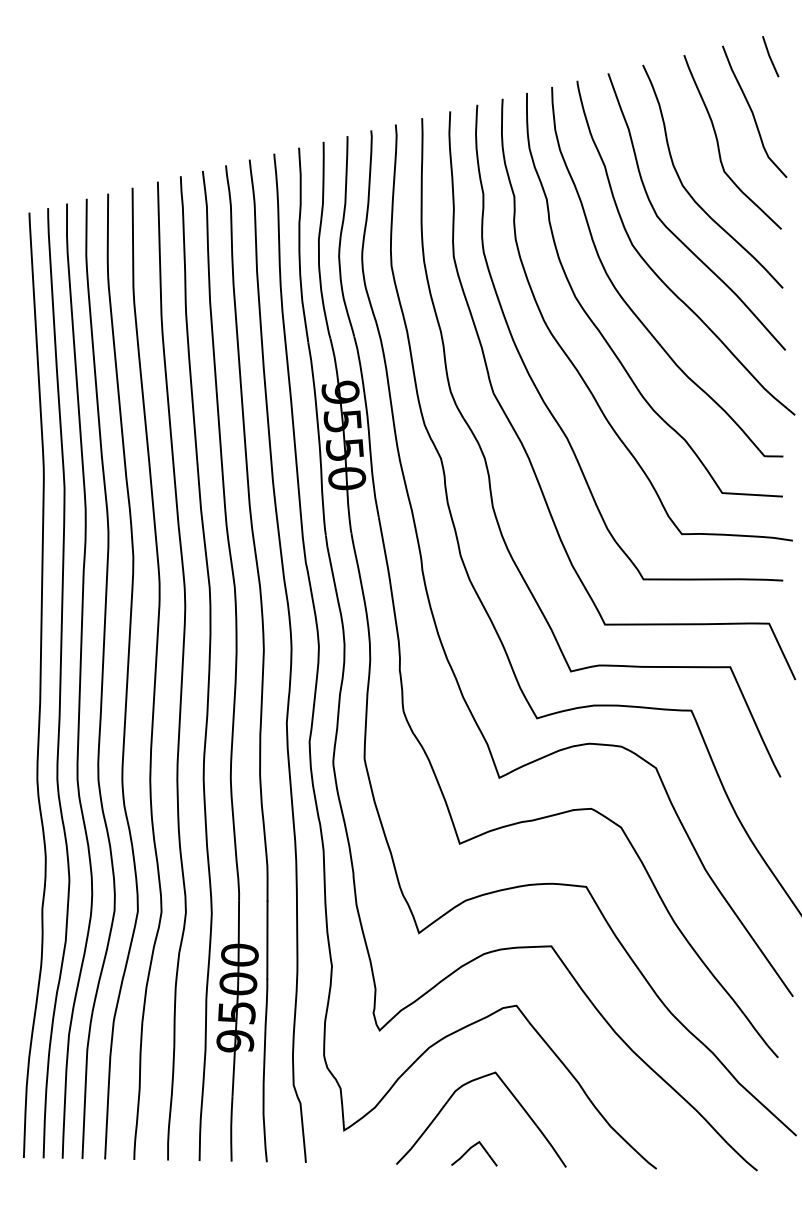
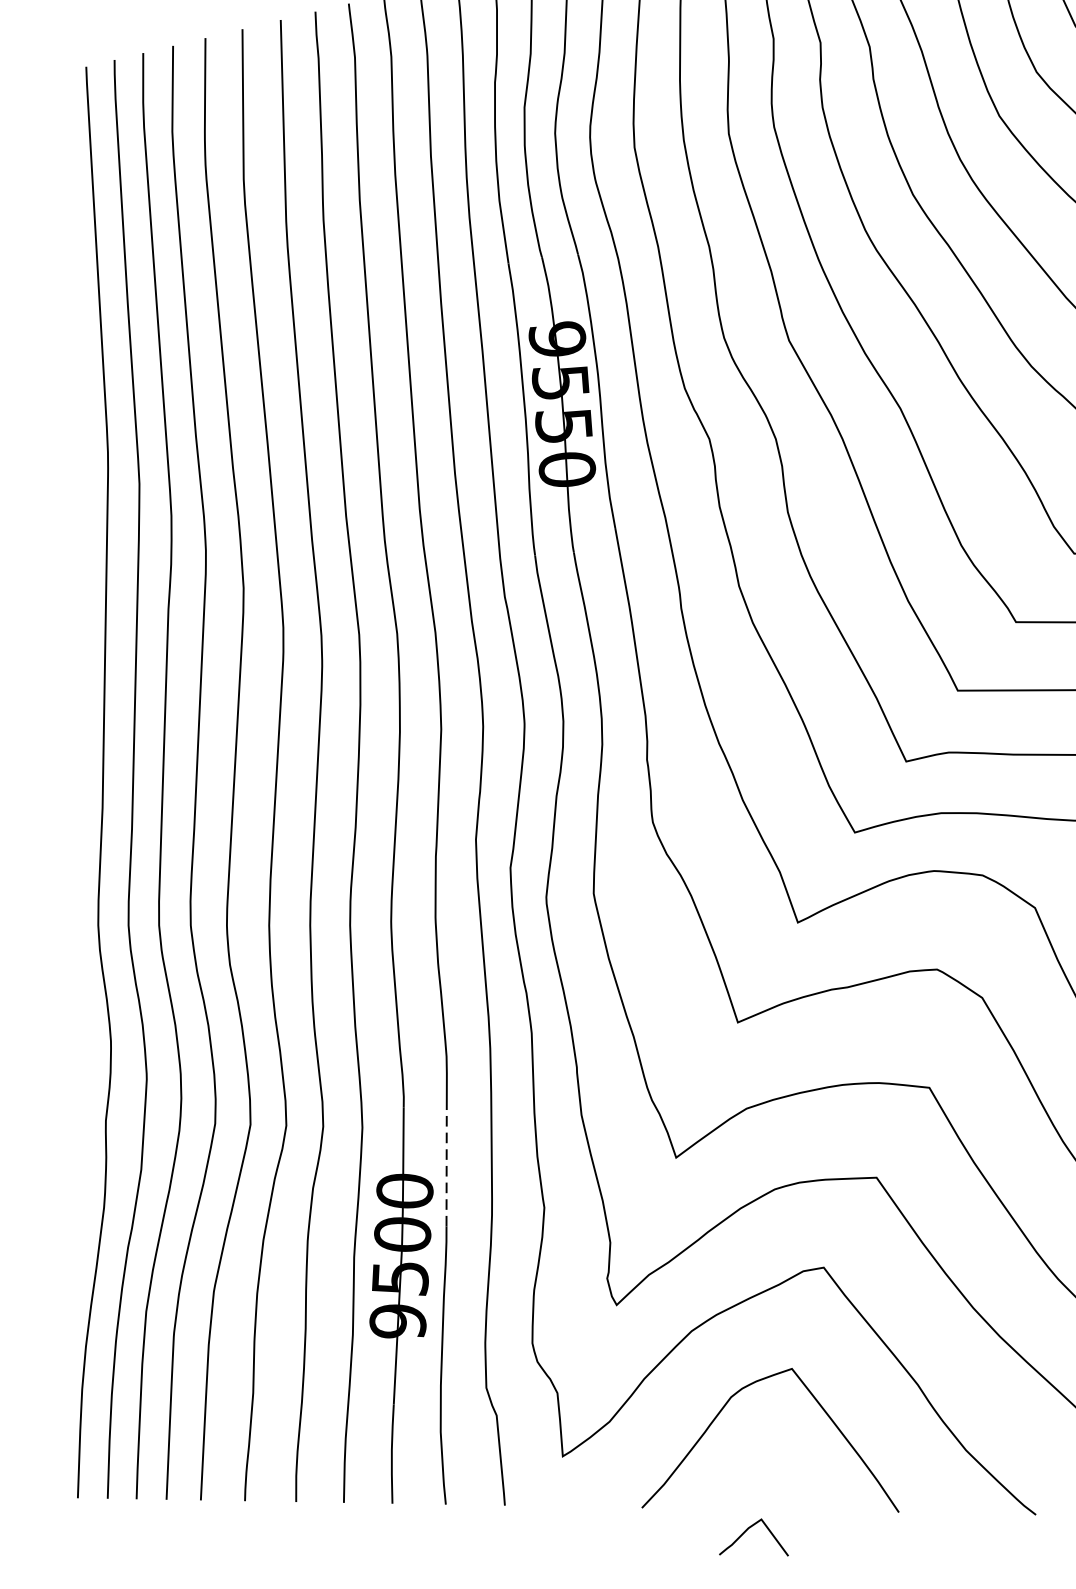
line: (267, 939) -> (446, 1167), solid -> dashed
curve: (470, 1149) -> (748, 1530), moved

